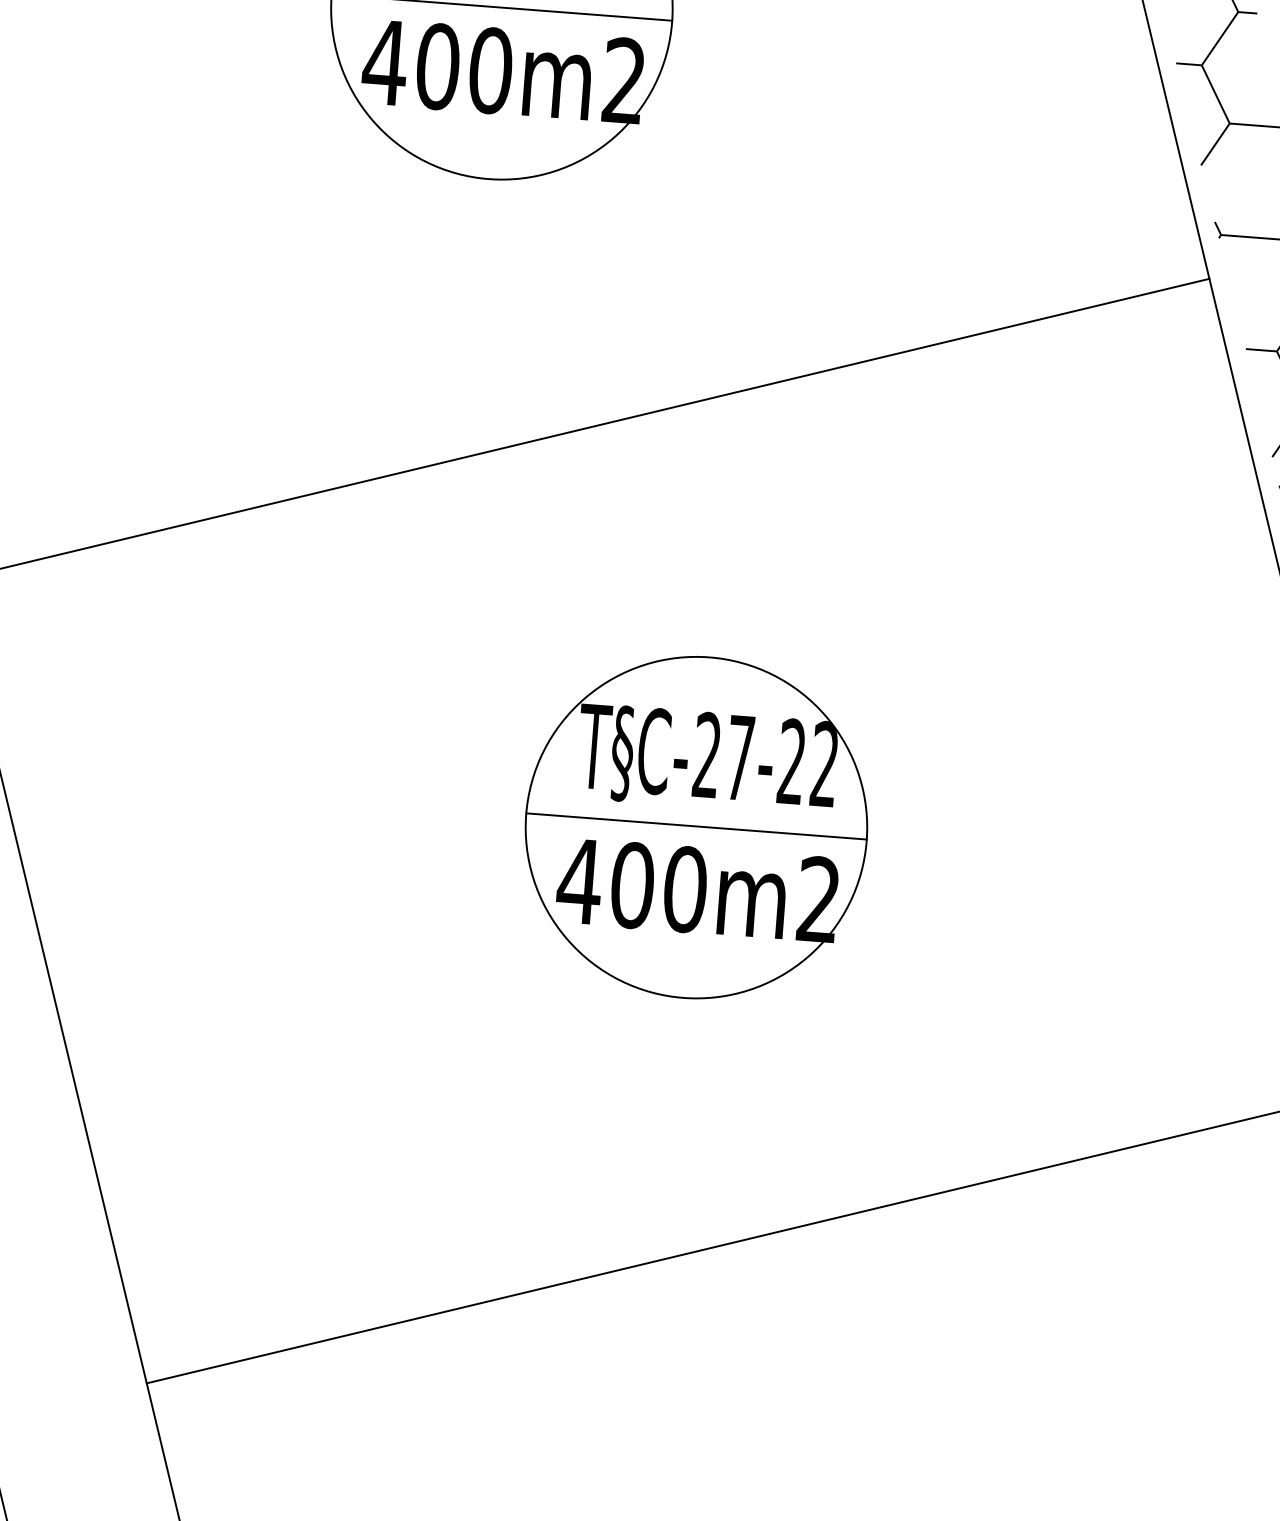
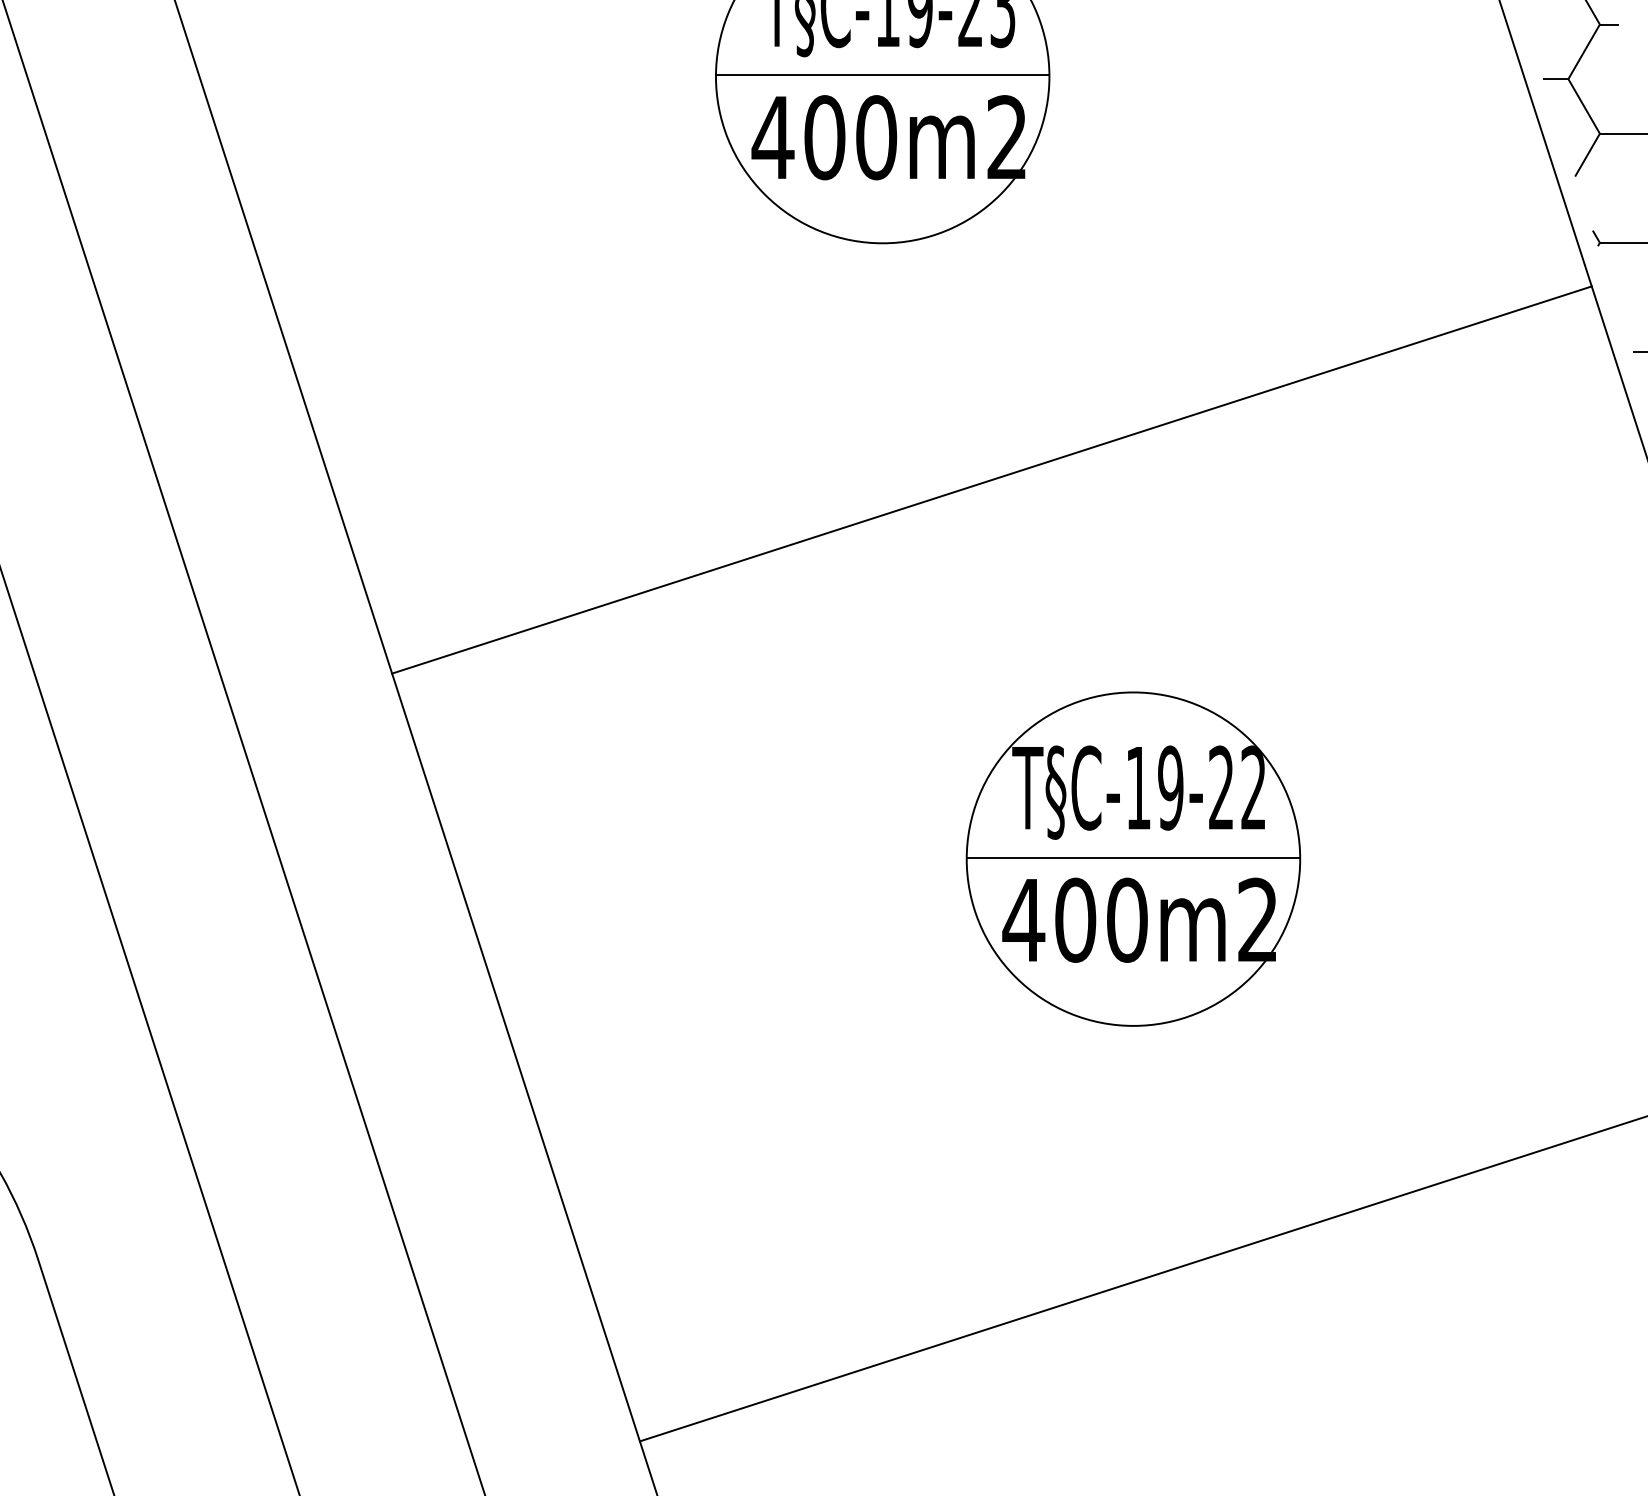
text: (723, 756) -> (1154, 787), T§C-27-22 -> T§C-19-22

